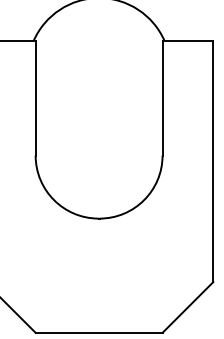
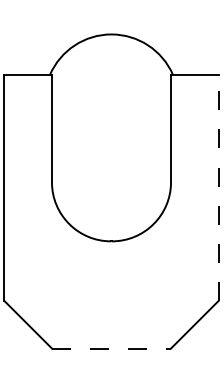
line: (213, 161) -> (218, 187), solid -> dashed
line: (99, 332) -> (111, 348), solid -> dashed

